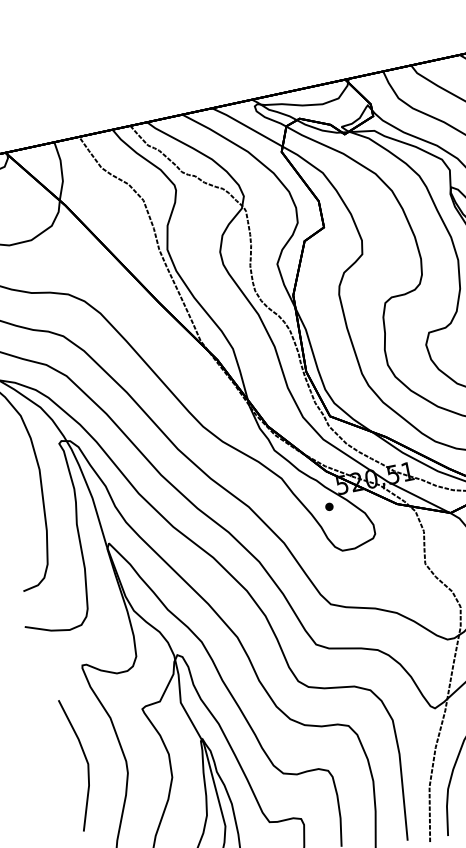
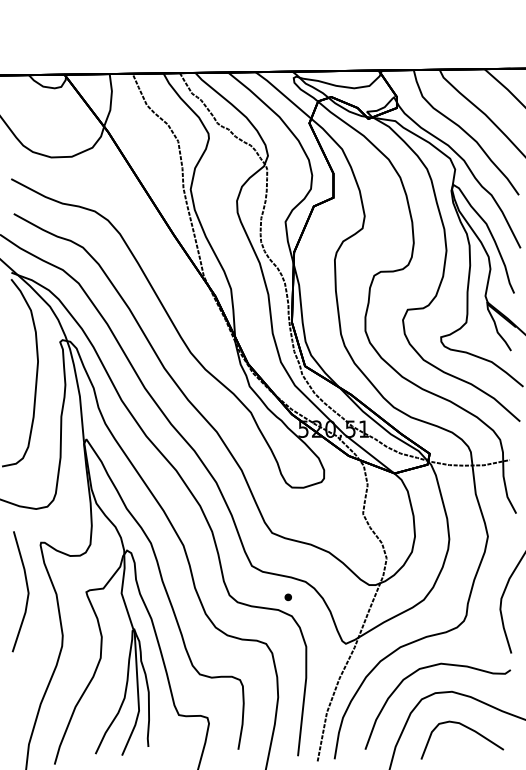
part: (328, 507) -> (287, 597), moved
line: (84, 759) -> (26, 588), moved

